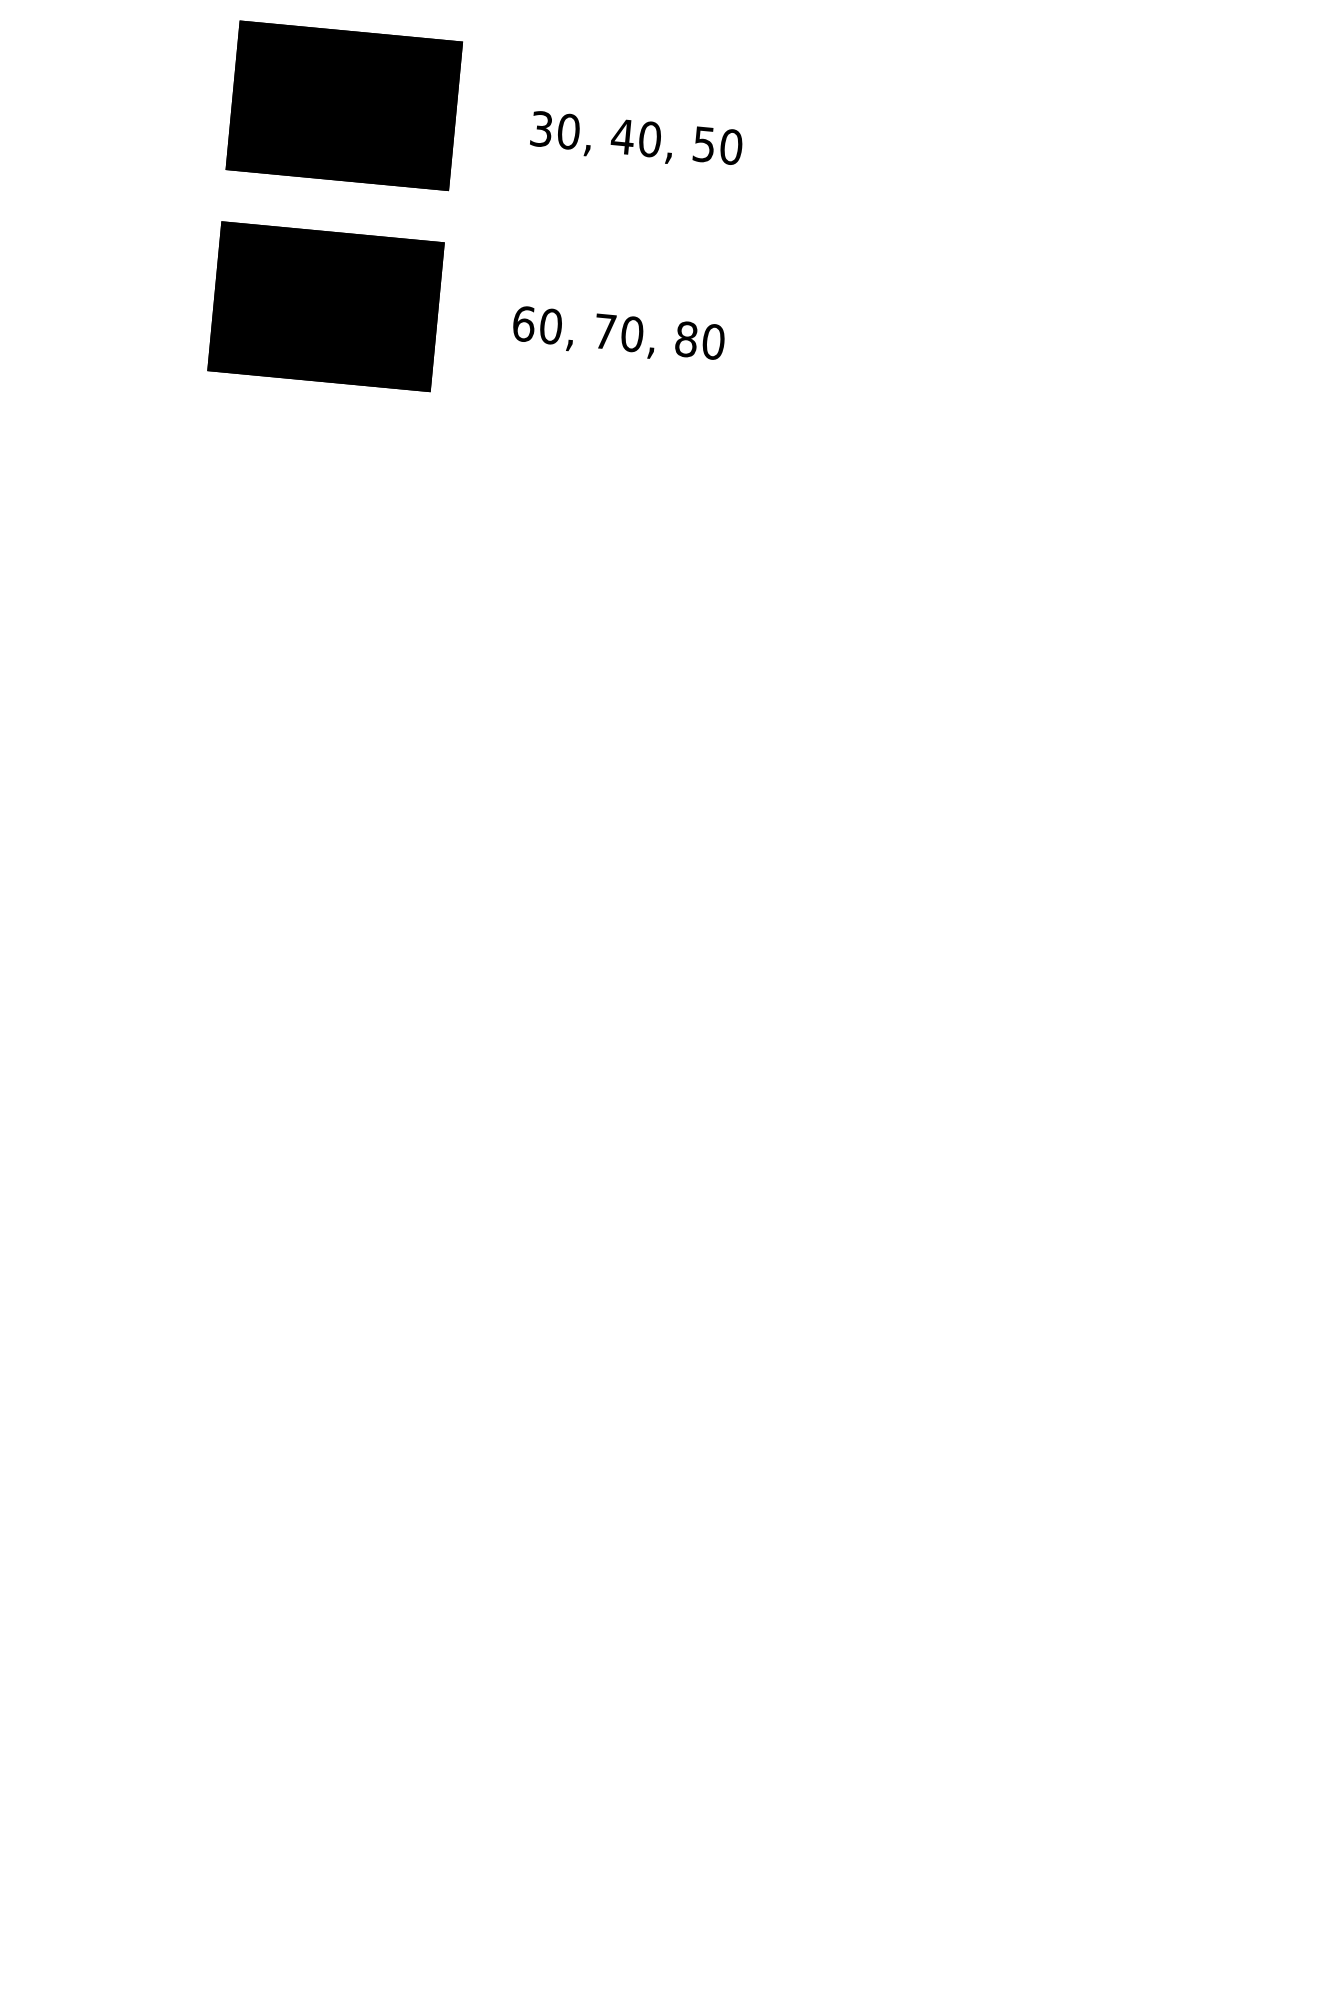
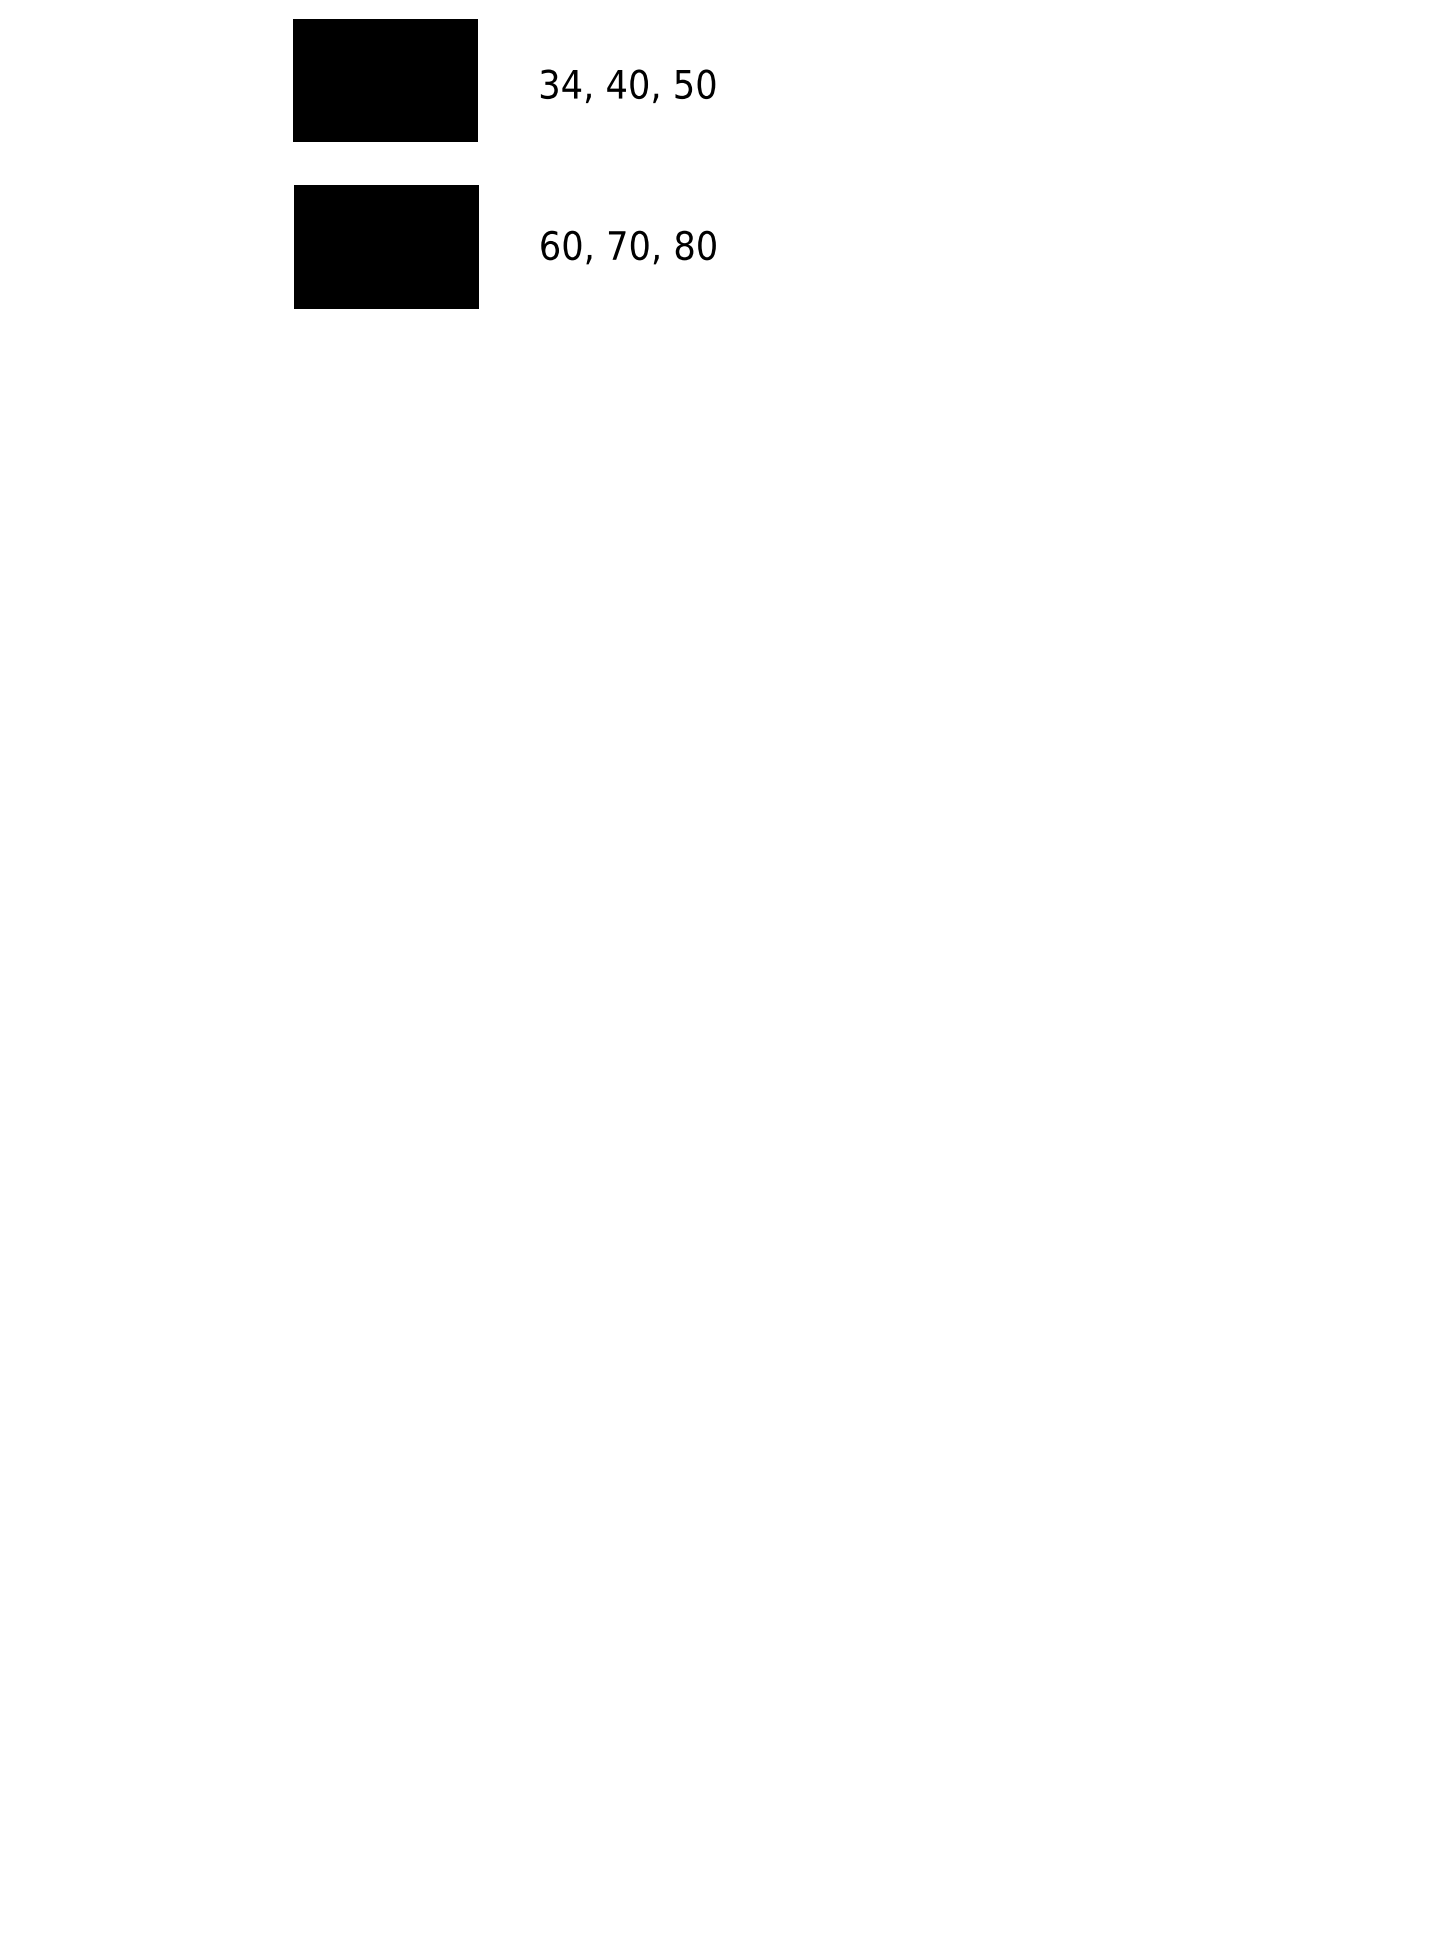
text: (568, 131) -> (571, 84), 30, -> 34,

